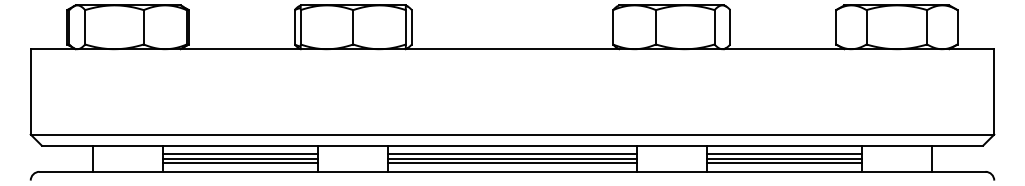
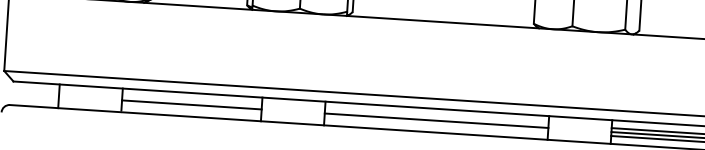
line: (240, 154) -> (191, 101), removed
line: (512, 154) -> (436, 116), removed
line: (240, 163) -> (191, 109), removed
line: (512, 163) -> (436, 125), removed

